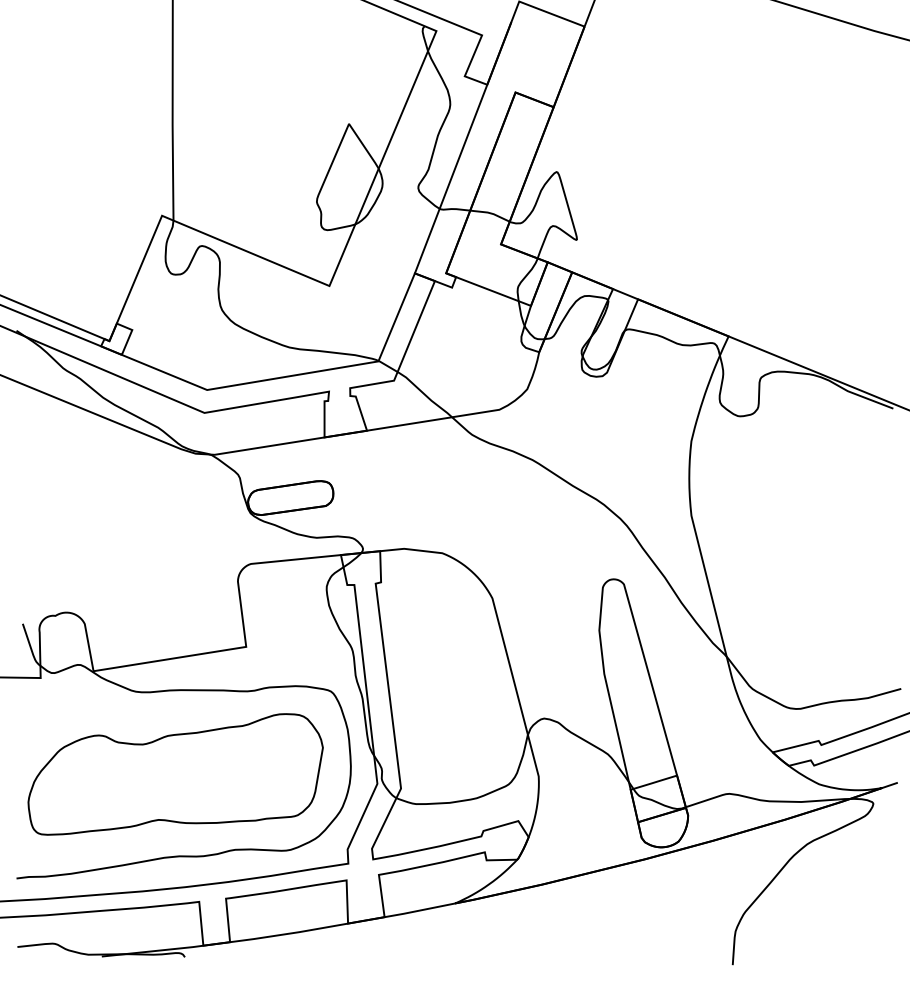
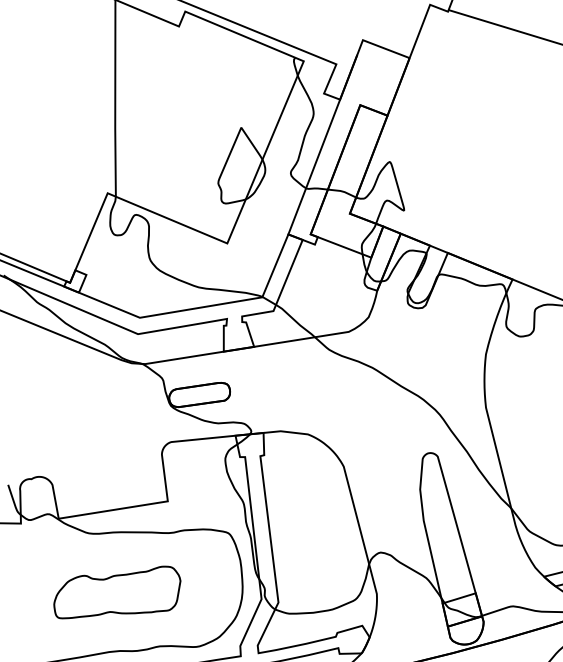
part: (175, 774) -> (117, 592), size x0.6

